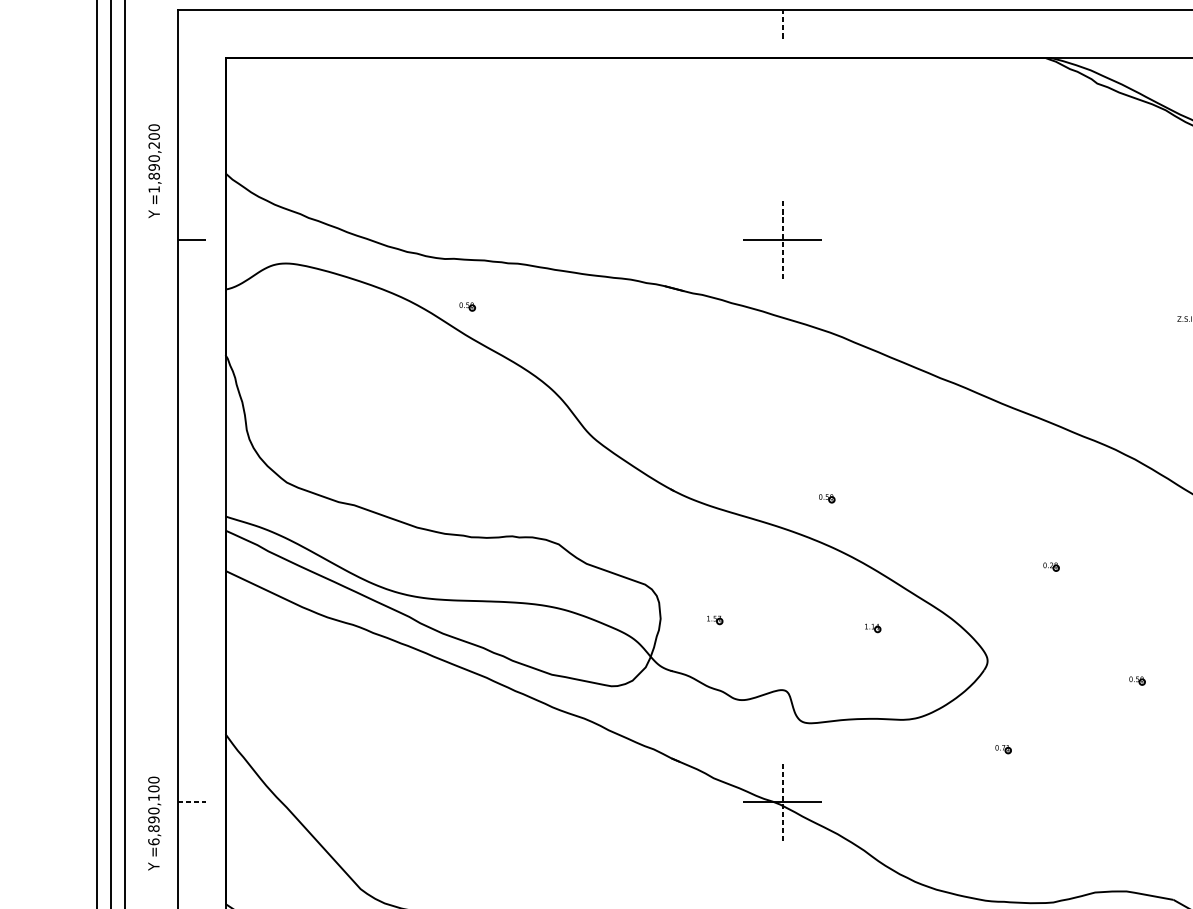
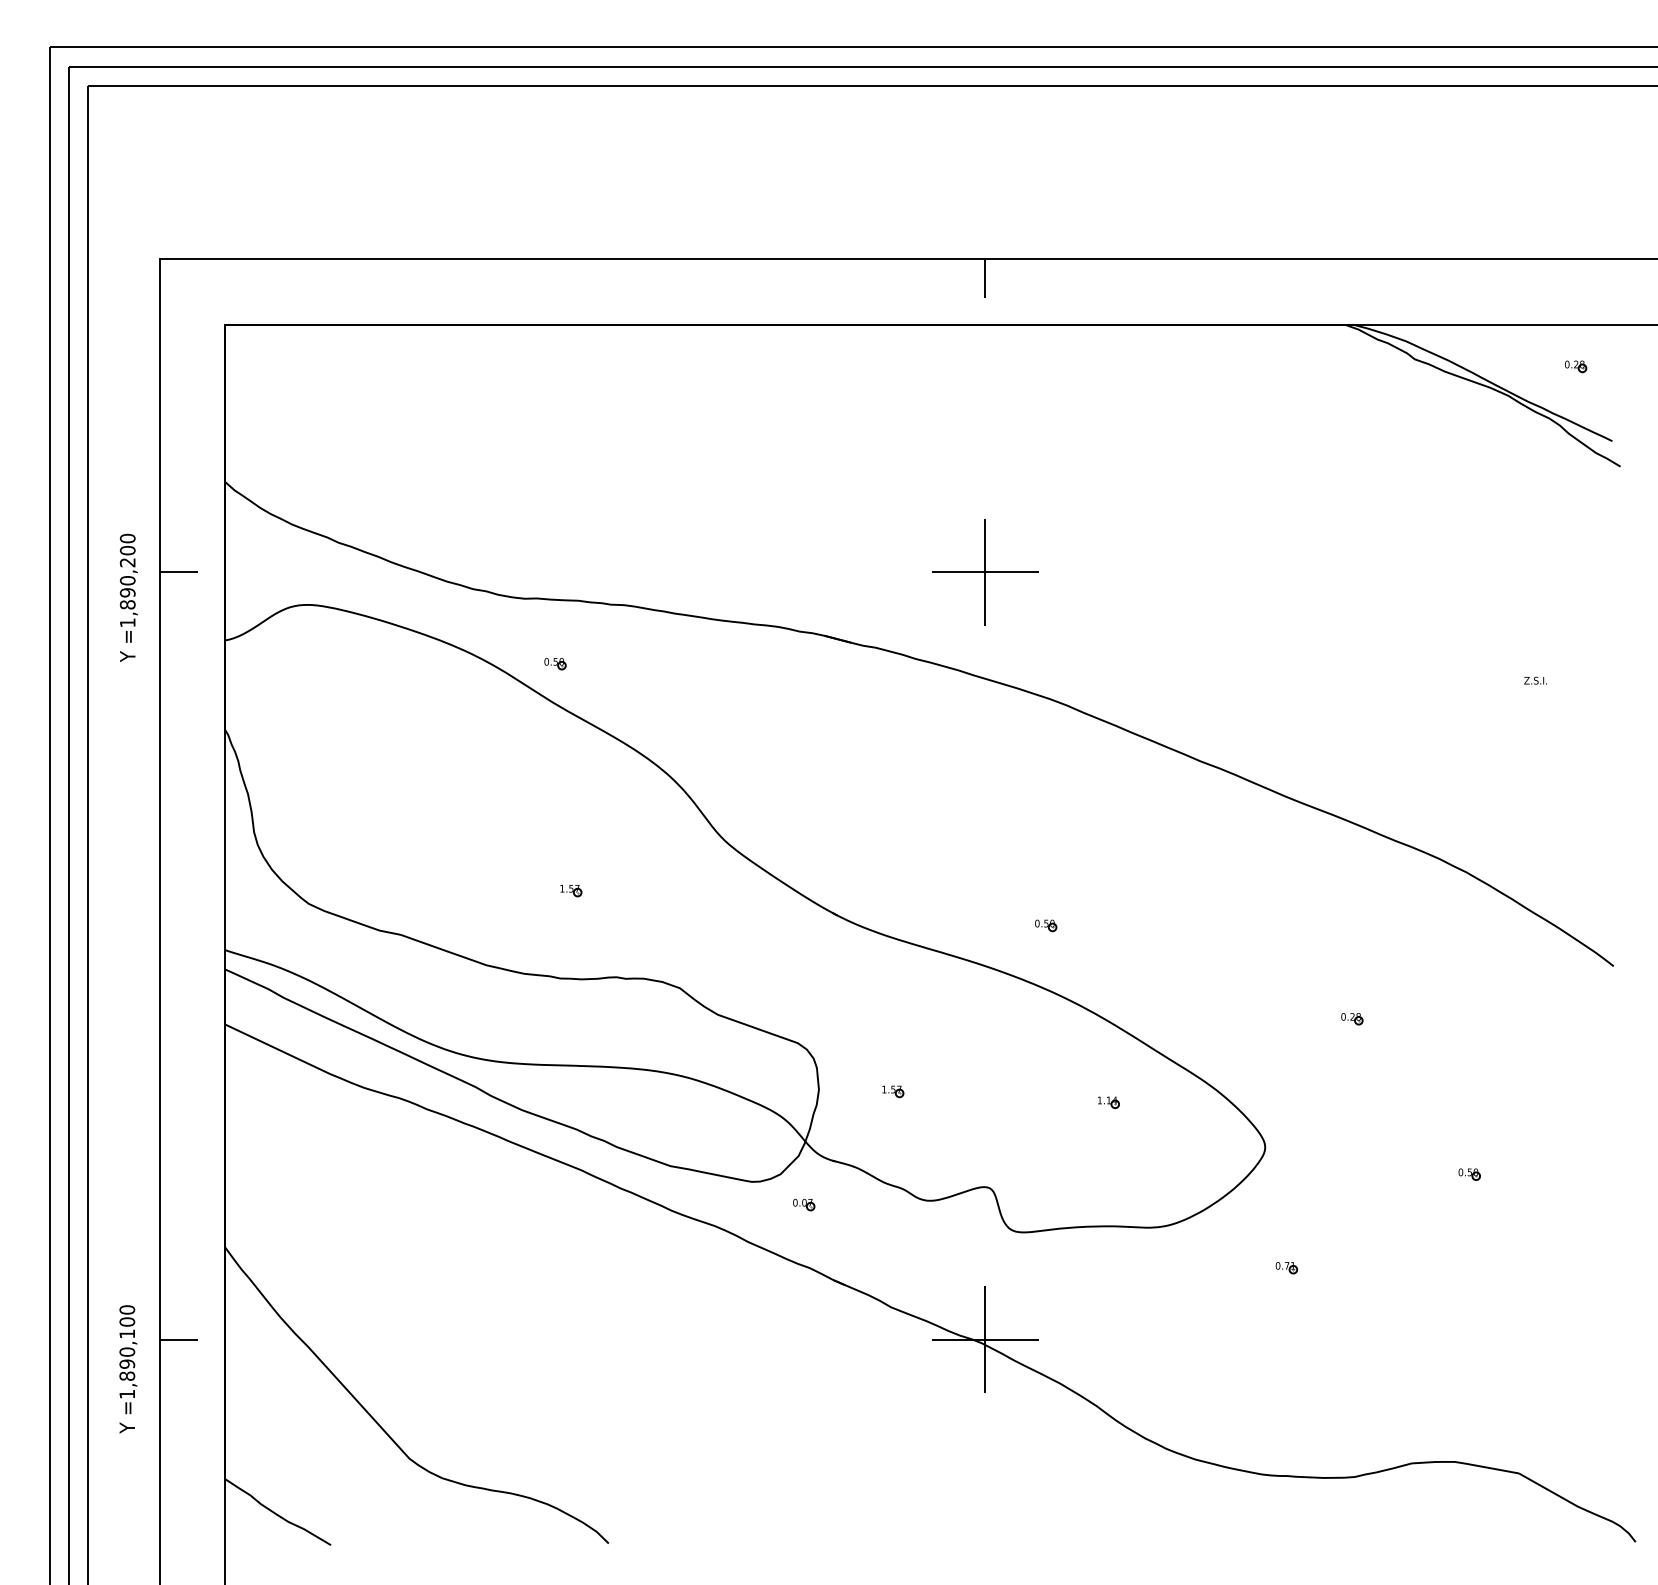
line: (782, 24) -> (985, 278), dashed -> solid
text: (154, 170) -> (128, 597), moved
line: (782, 239) -> (985, 572), dashed -> solid
part: (479, 473) -> (571, 891), added
part: (650, 702) -> (804, 1204), added
line: (192, 801) -> (179, 1339), dashed -> solid
line: (782, 801) -> (985, 1339), dashed -> solid
text: (154, 841) -> (127, 1393), =6,890,100 -> =1,890,100

